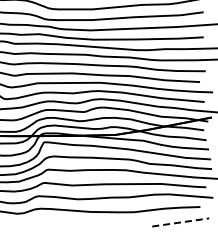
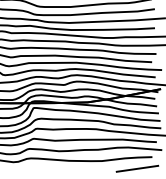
line: (180, 222) -> (137, 168), dashed -> solid

